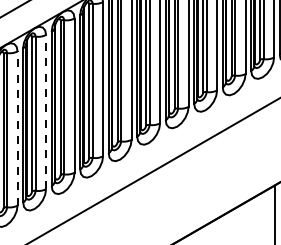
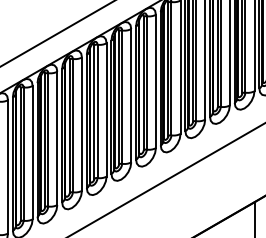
line: (46, 112) -> (57, 138), dashed -> solid
line: (17, 128) -> (32, 152), dashed -> solid

